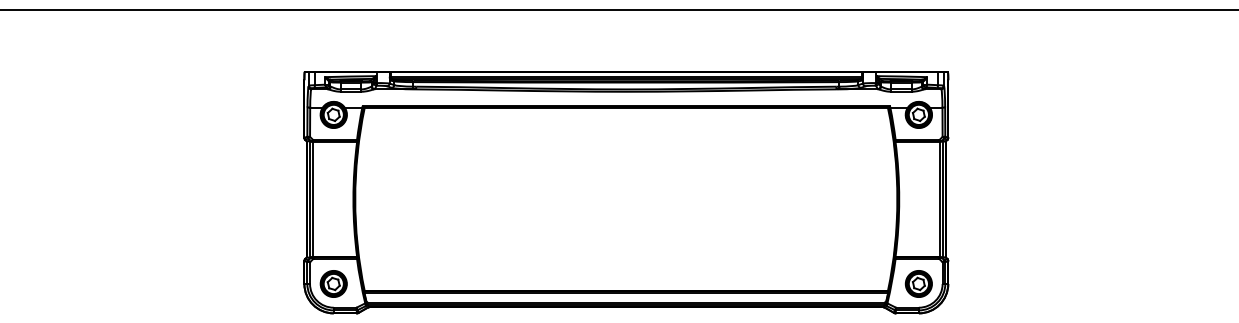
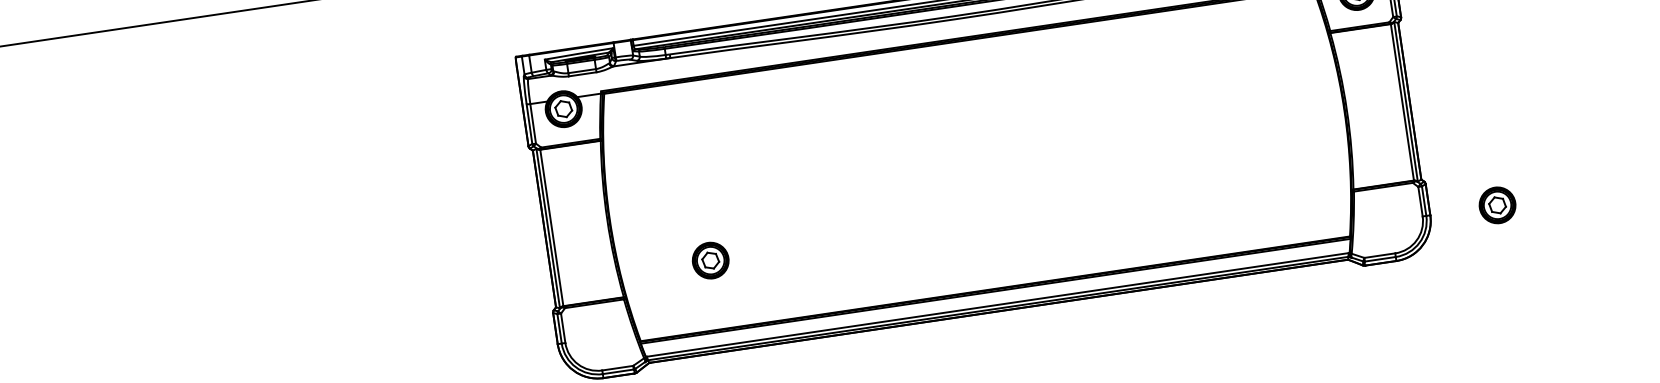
part: (333, 283) -> (710, 260), moved
part: (918, 283) -> (1496, 204), moved

